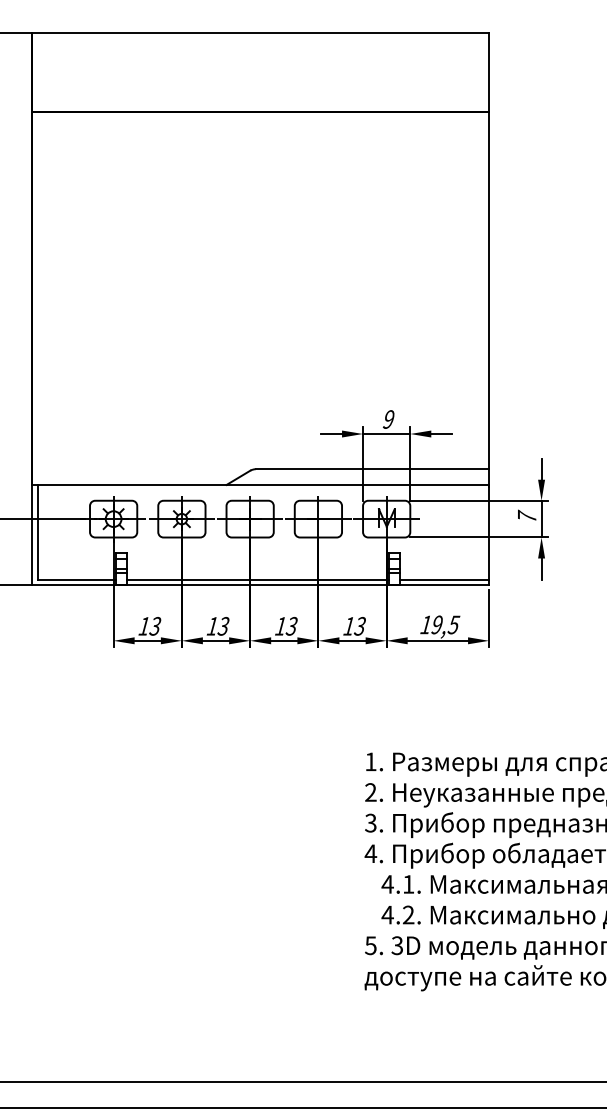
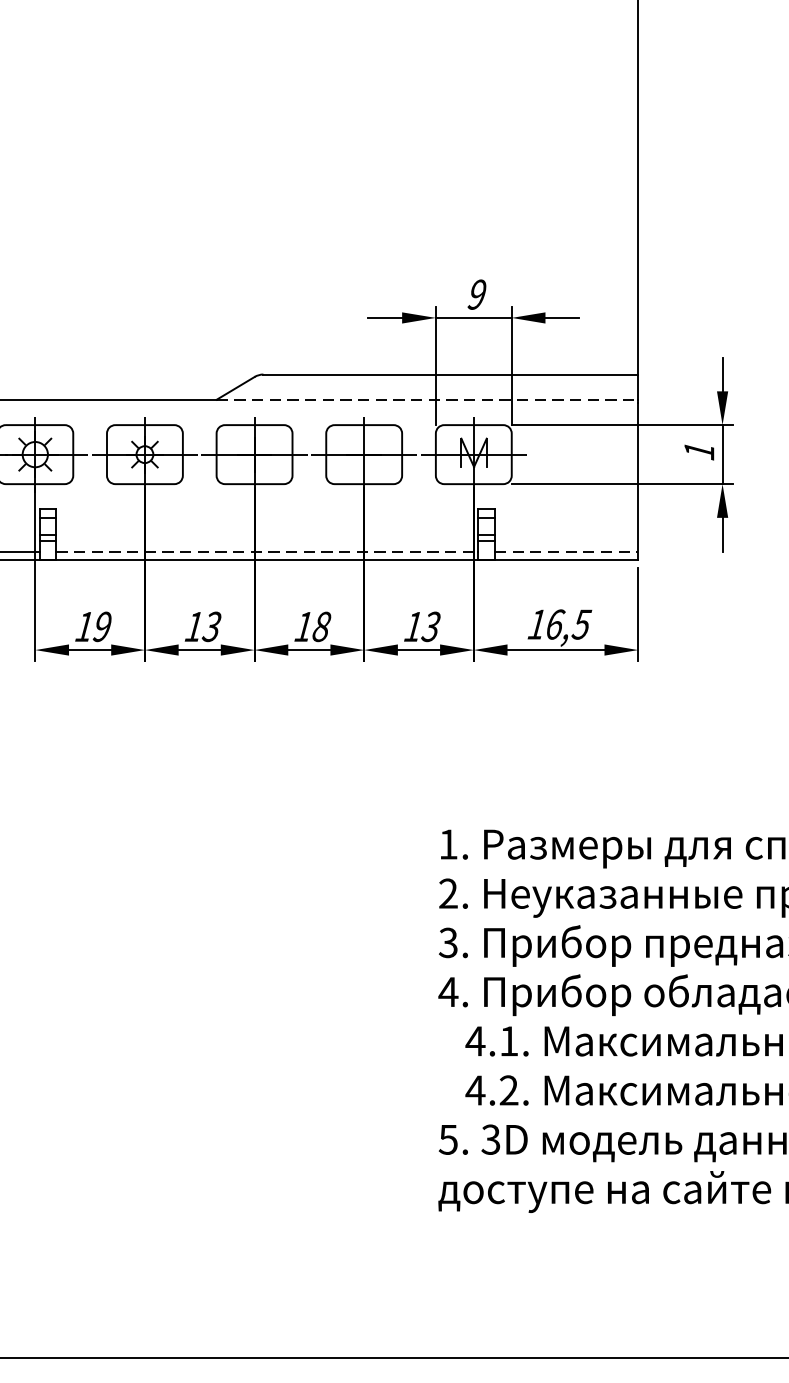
line: (358, 485) -> (428, 400), solid -> dashed
text: (527, 515) -> (699, 448), 7 -> 1
line: (258, 579) -> (267, 551), solid -> dashed
line: (444, 579) -> (566, 551), solid -> dashed
text: (437, 624) -> (555, 623), 19,5 -> 16,5
text: (155, 626) -> (102, 627), 13 -> 19
text: (291, 626) -> (320, 627), 13 -> 18

